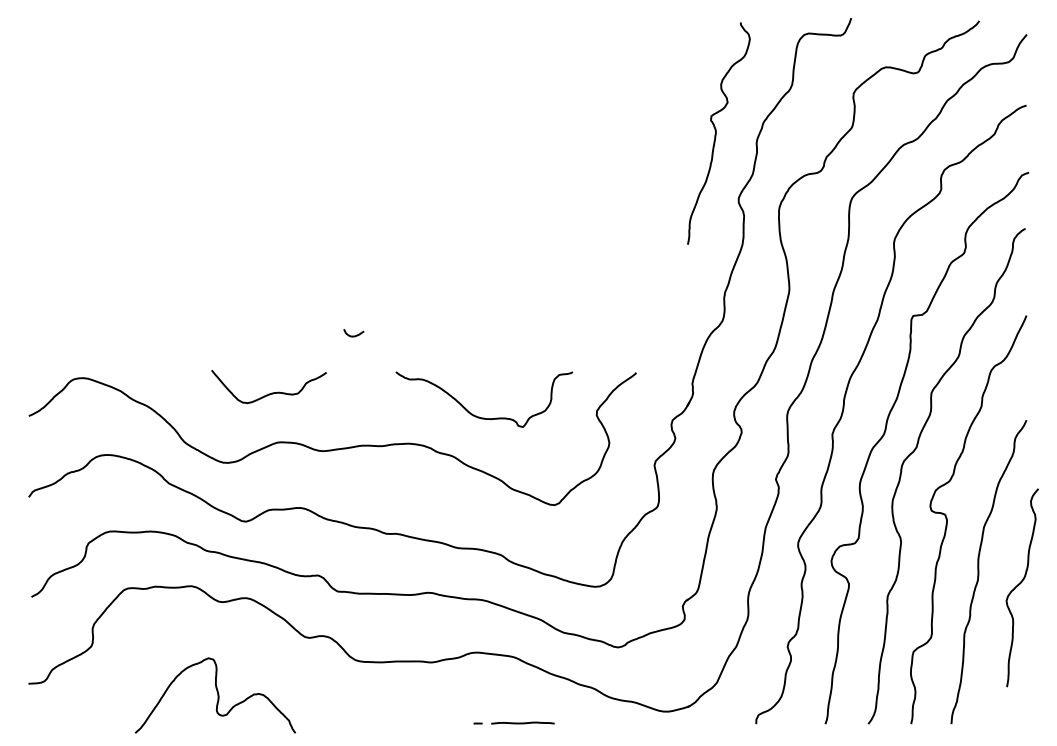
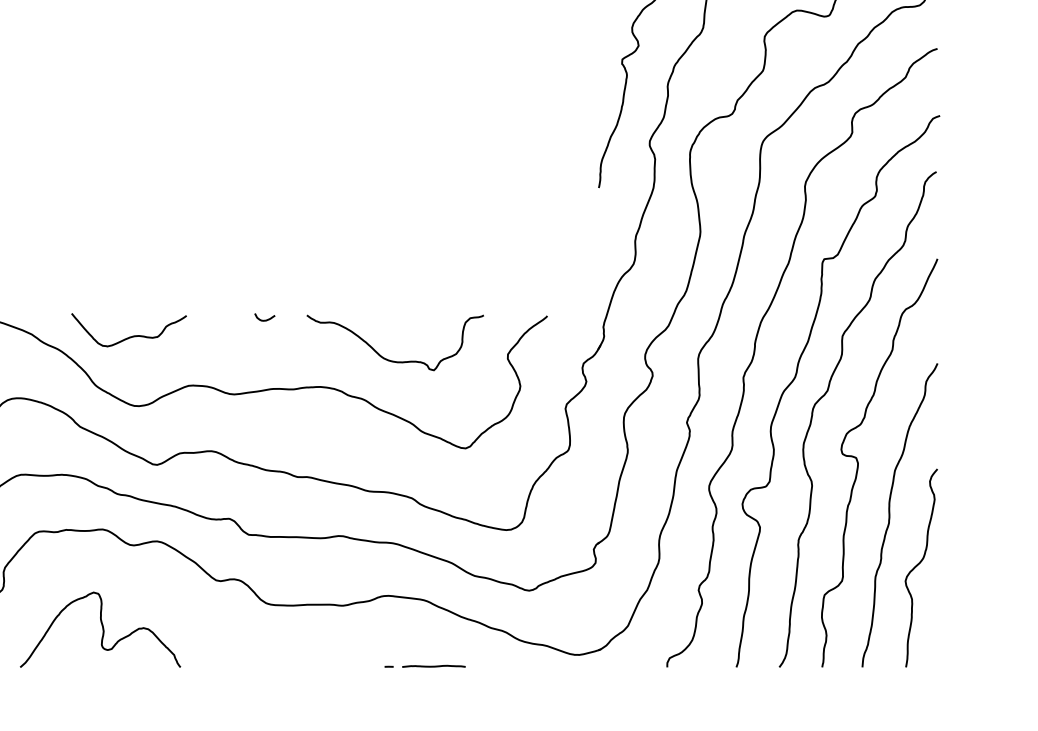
curve: (353, 335) -> (264, 319), moved
curve: (271, 392) -> (131, 335), moved
curve: (1019, 585) -> (918, 565), moved
curve: (217, 695) -> (102, 629), moved

